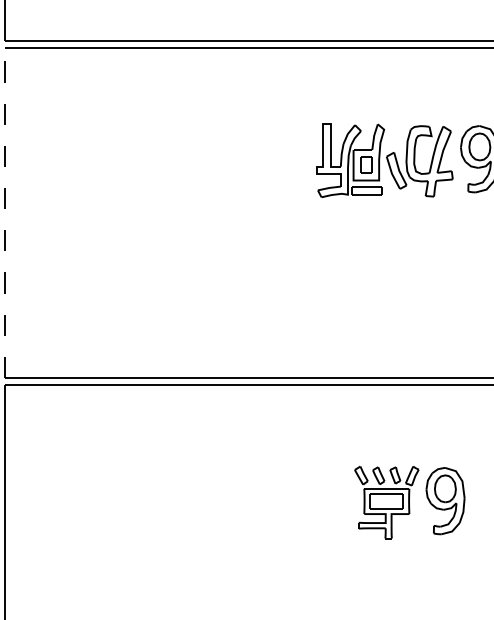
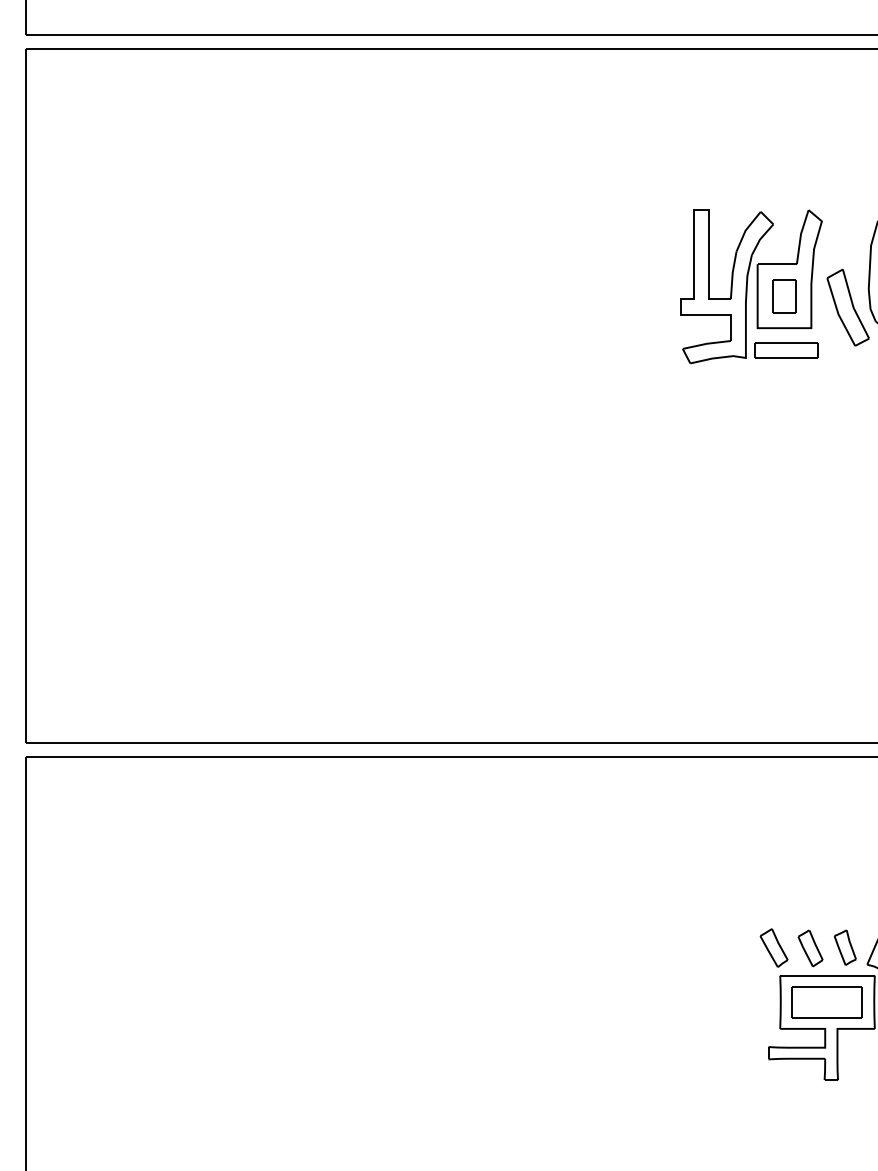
line: (5, 212) -> (26, 395), dashed -> solid

